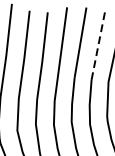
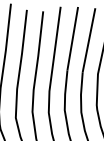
line: (99, 44) -> (89, 40), dashed -> solid

